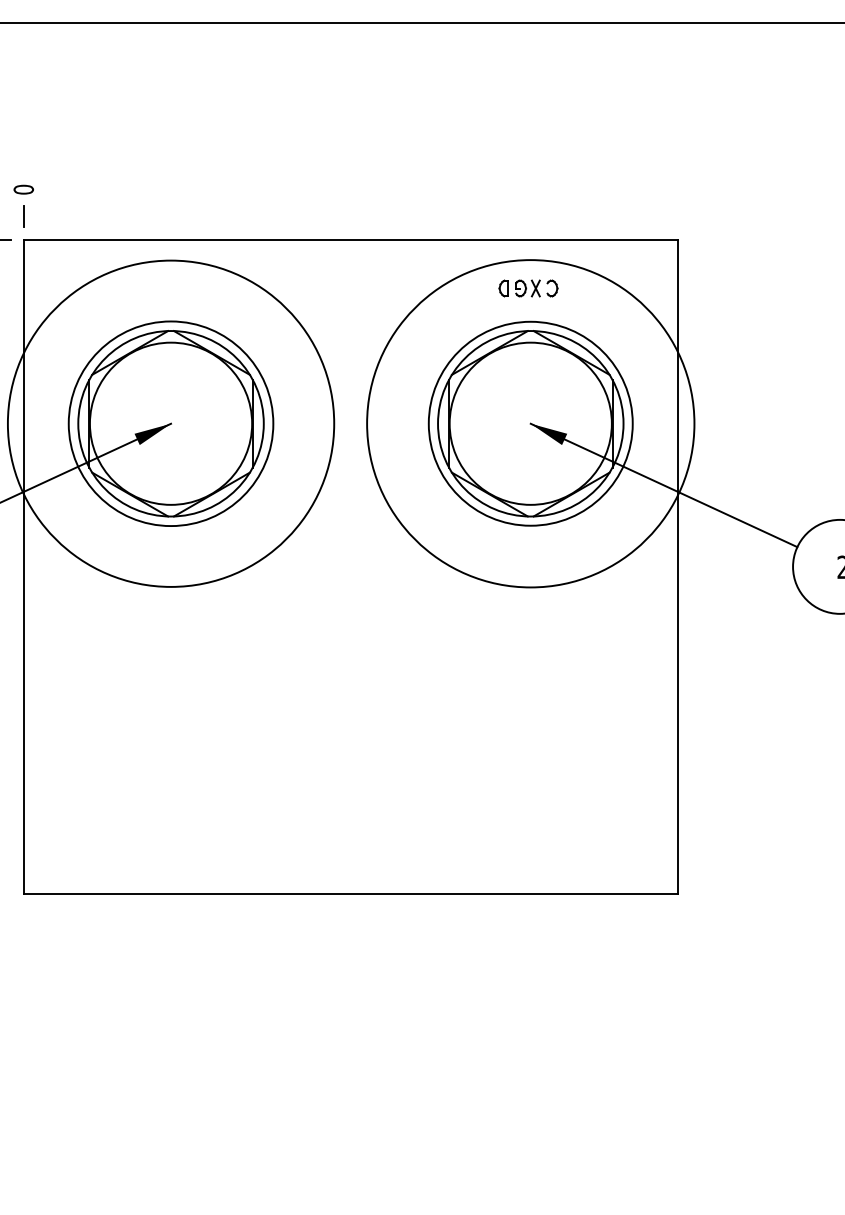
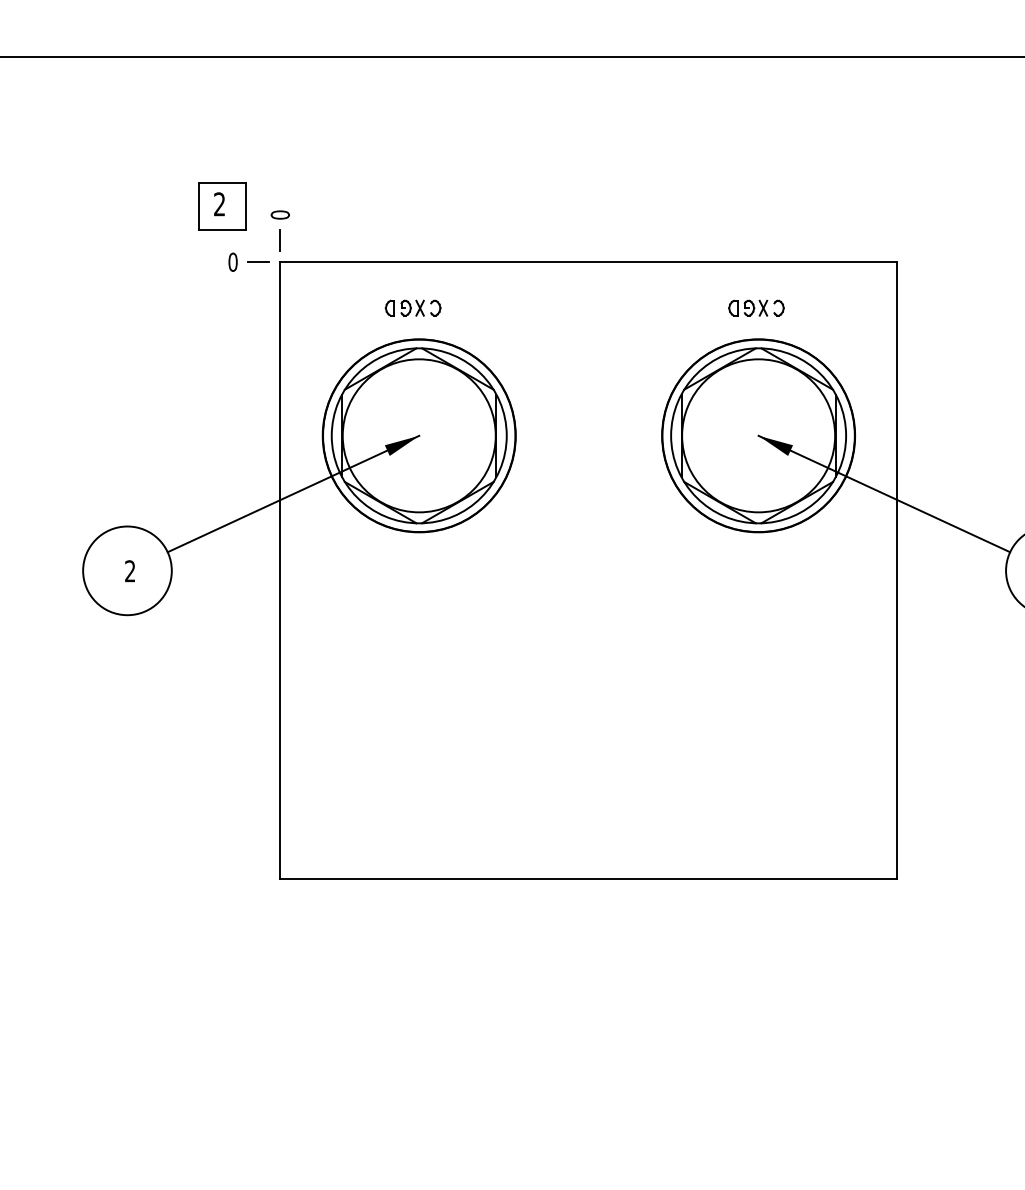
part: (163, 287) -> (412, 307), added
circle: (171, 423) -> (419, 435), size x0.62
circle: (530, 423) -> (758, 435), size x0.62

